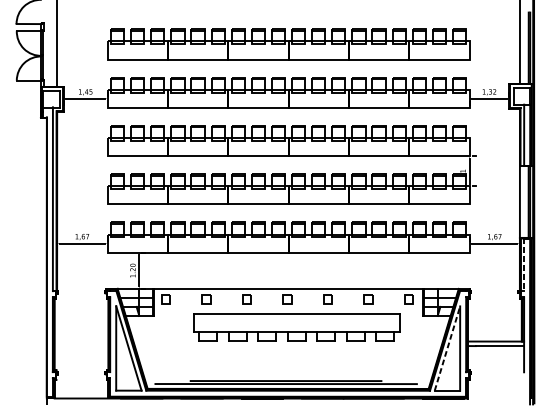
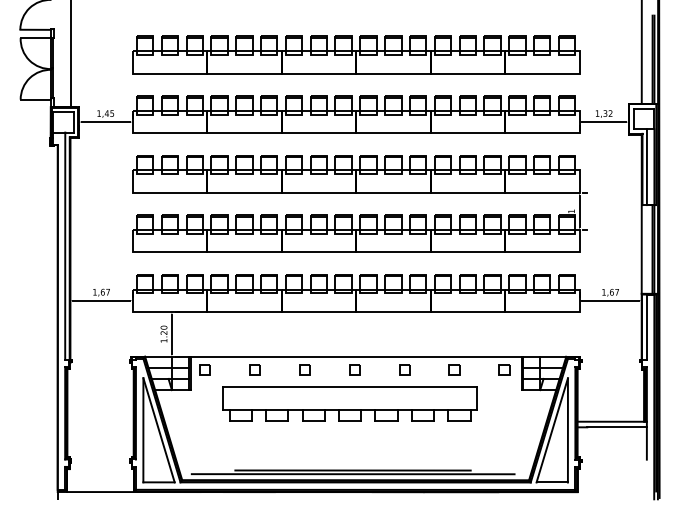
line: (523, 265) -> (646, 327), dashed -> solid
part: (296, 326) -> (349, 403), moved
line: (447, 347) -> (552, 429), dashed -> solid

